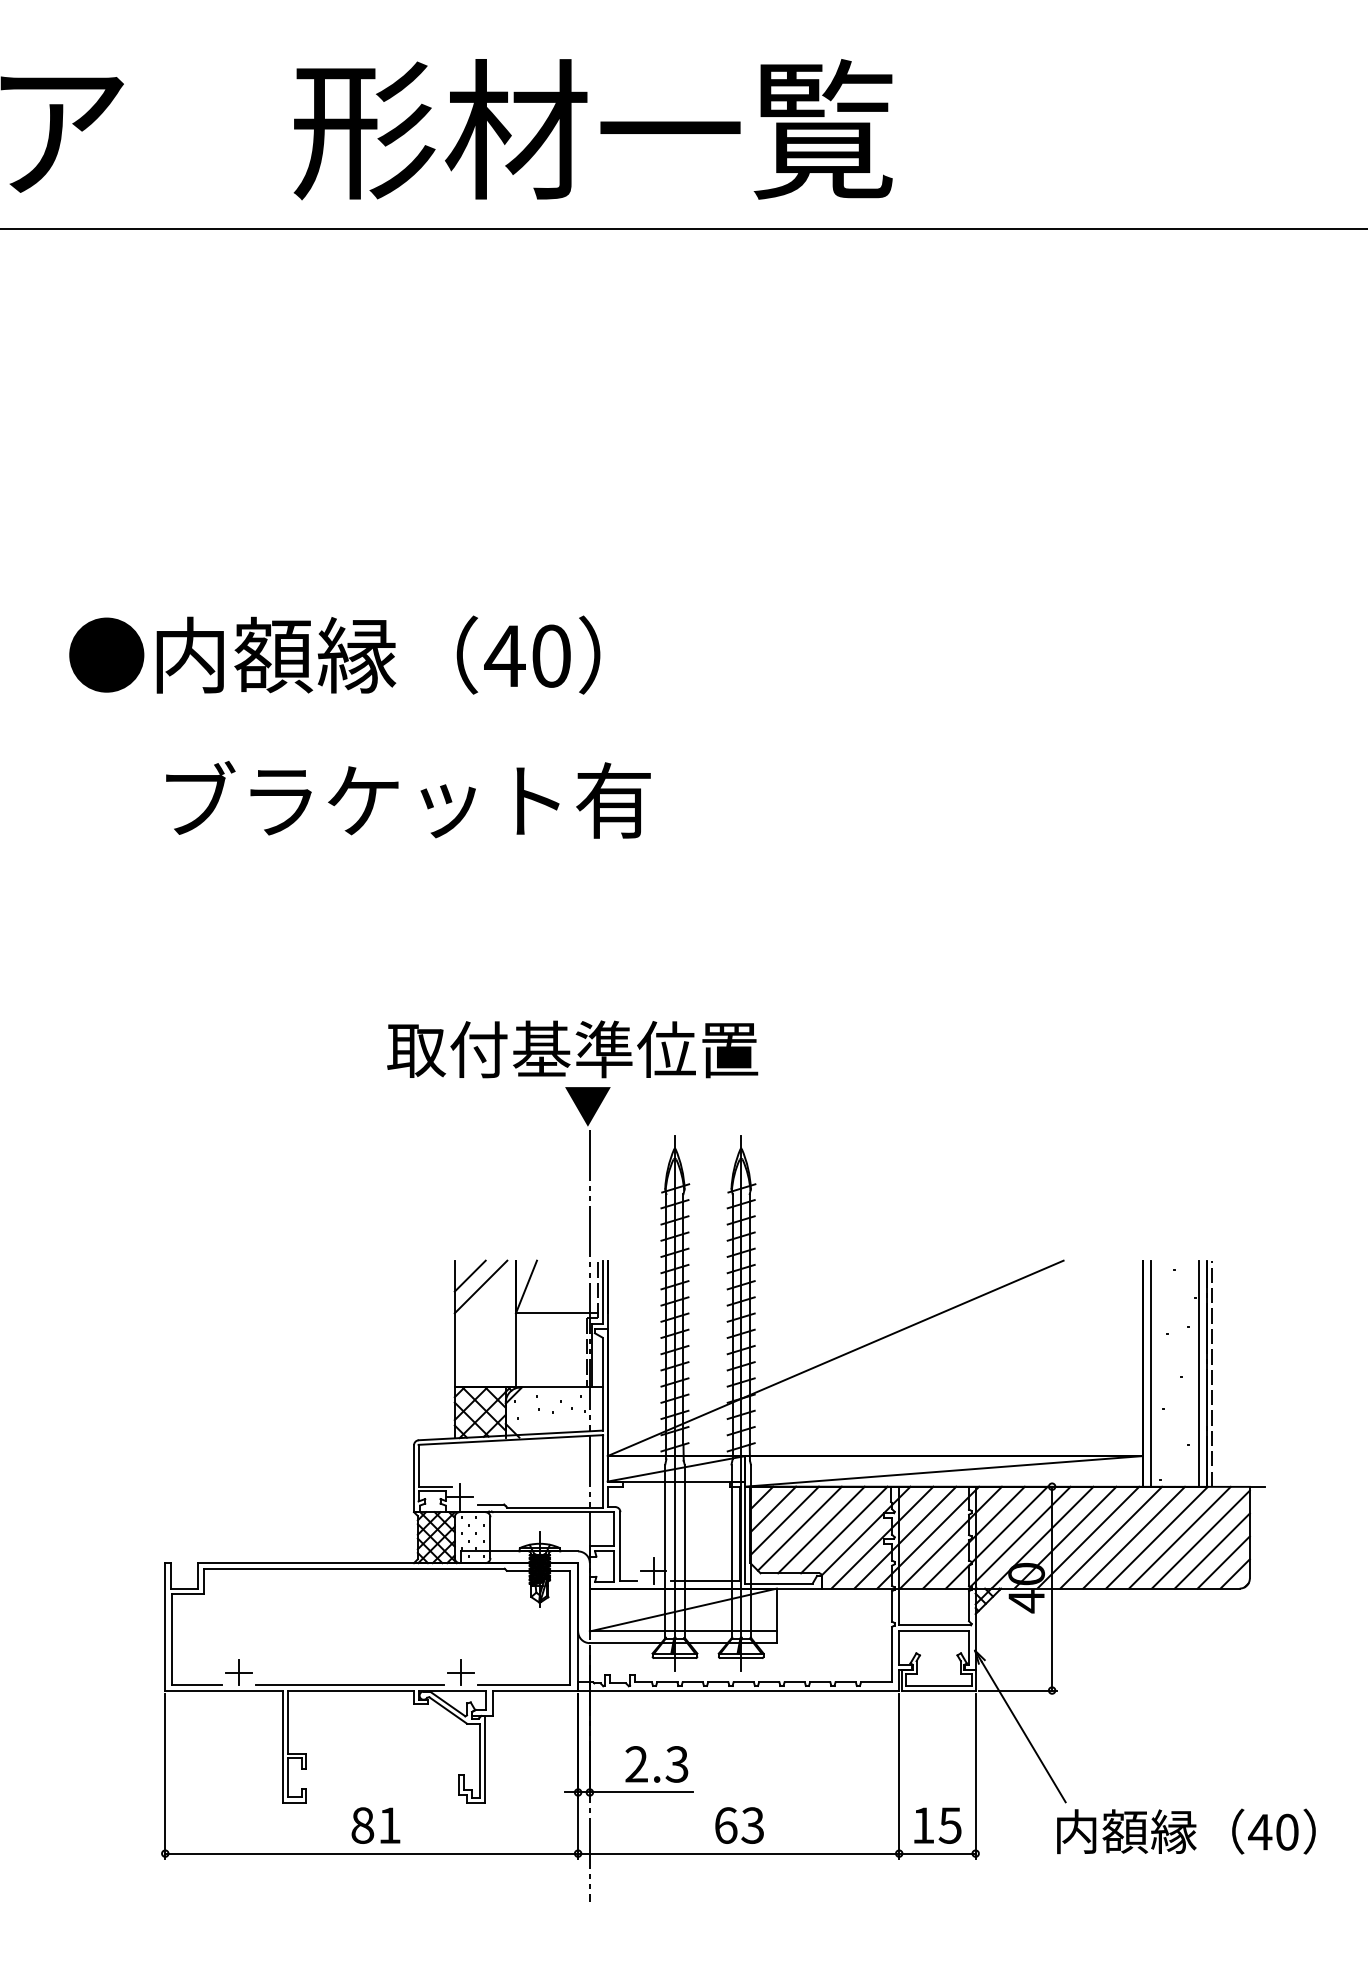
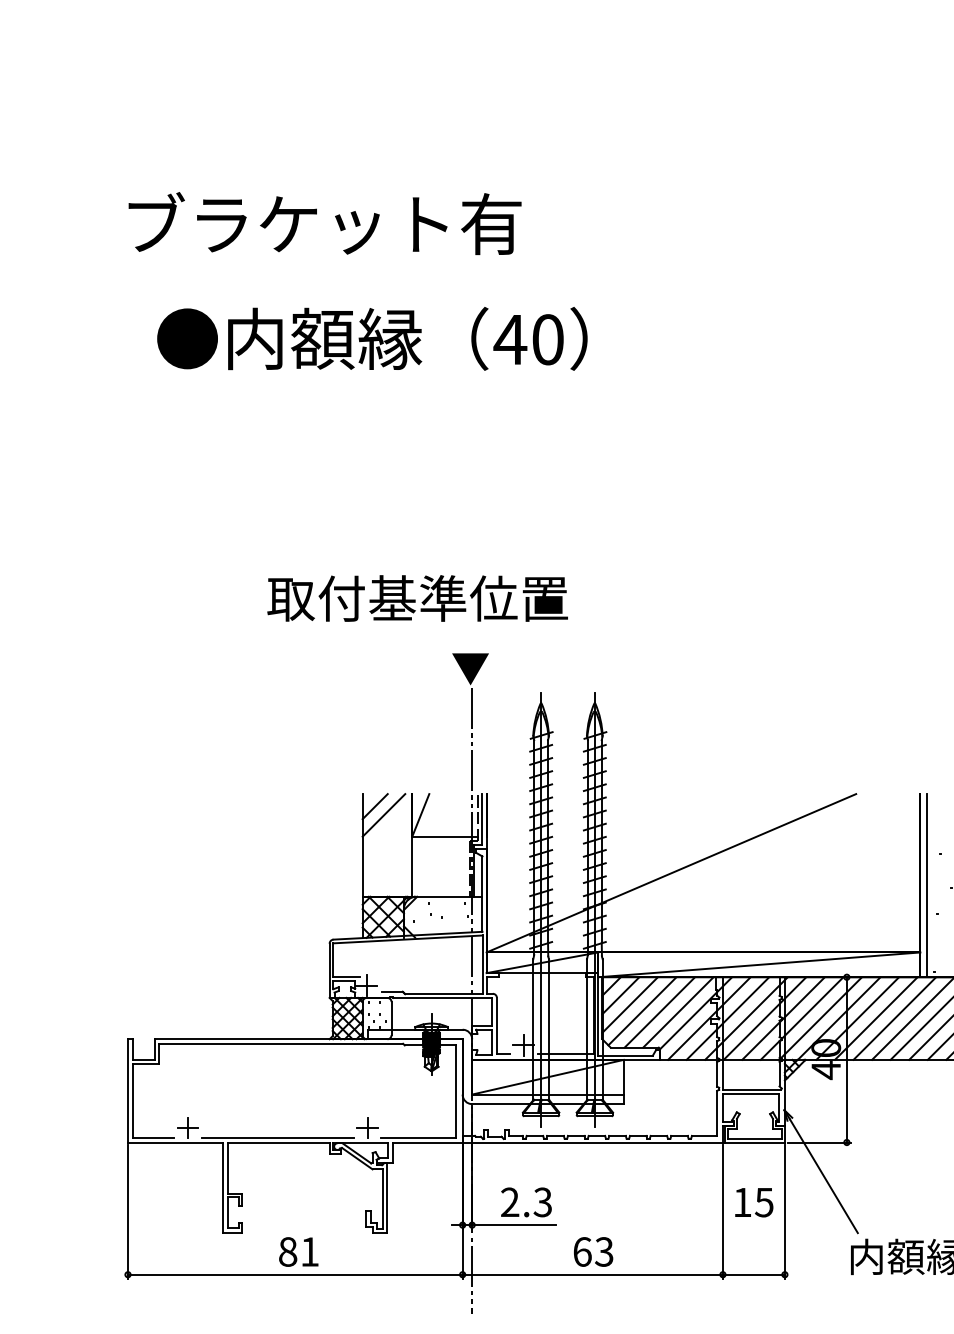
text: (334, 654) -> (372, 338), moved
text: (408, 799) -> (325, 223), moved
text: (572, 1049) -> (417, 598), moved
text: (937, 1825) -> (753, 1202), moved

